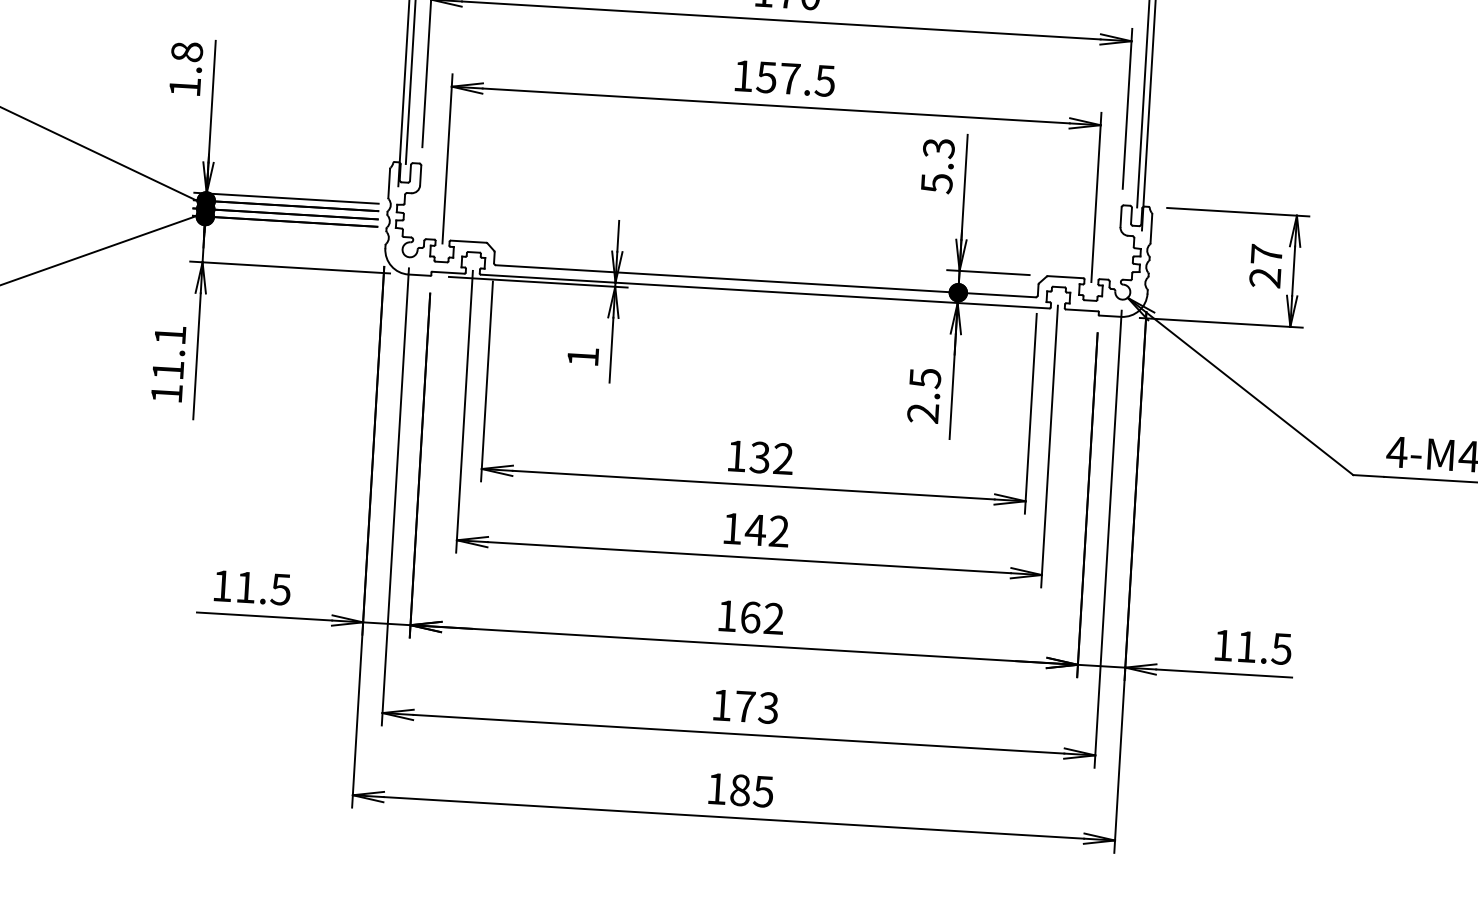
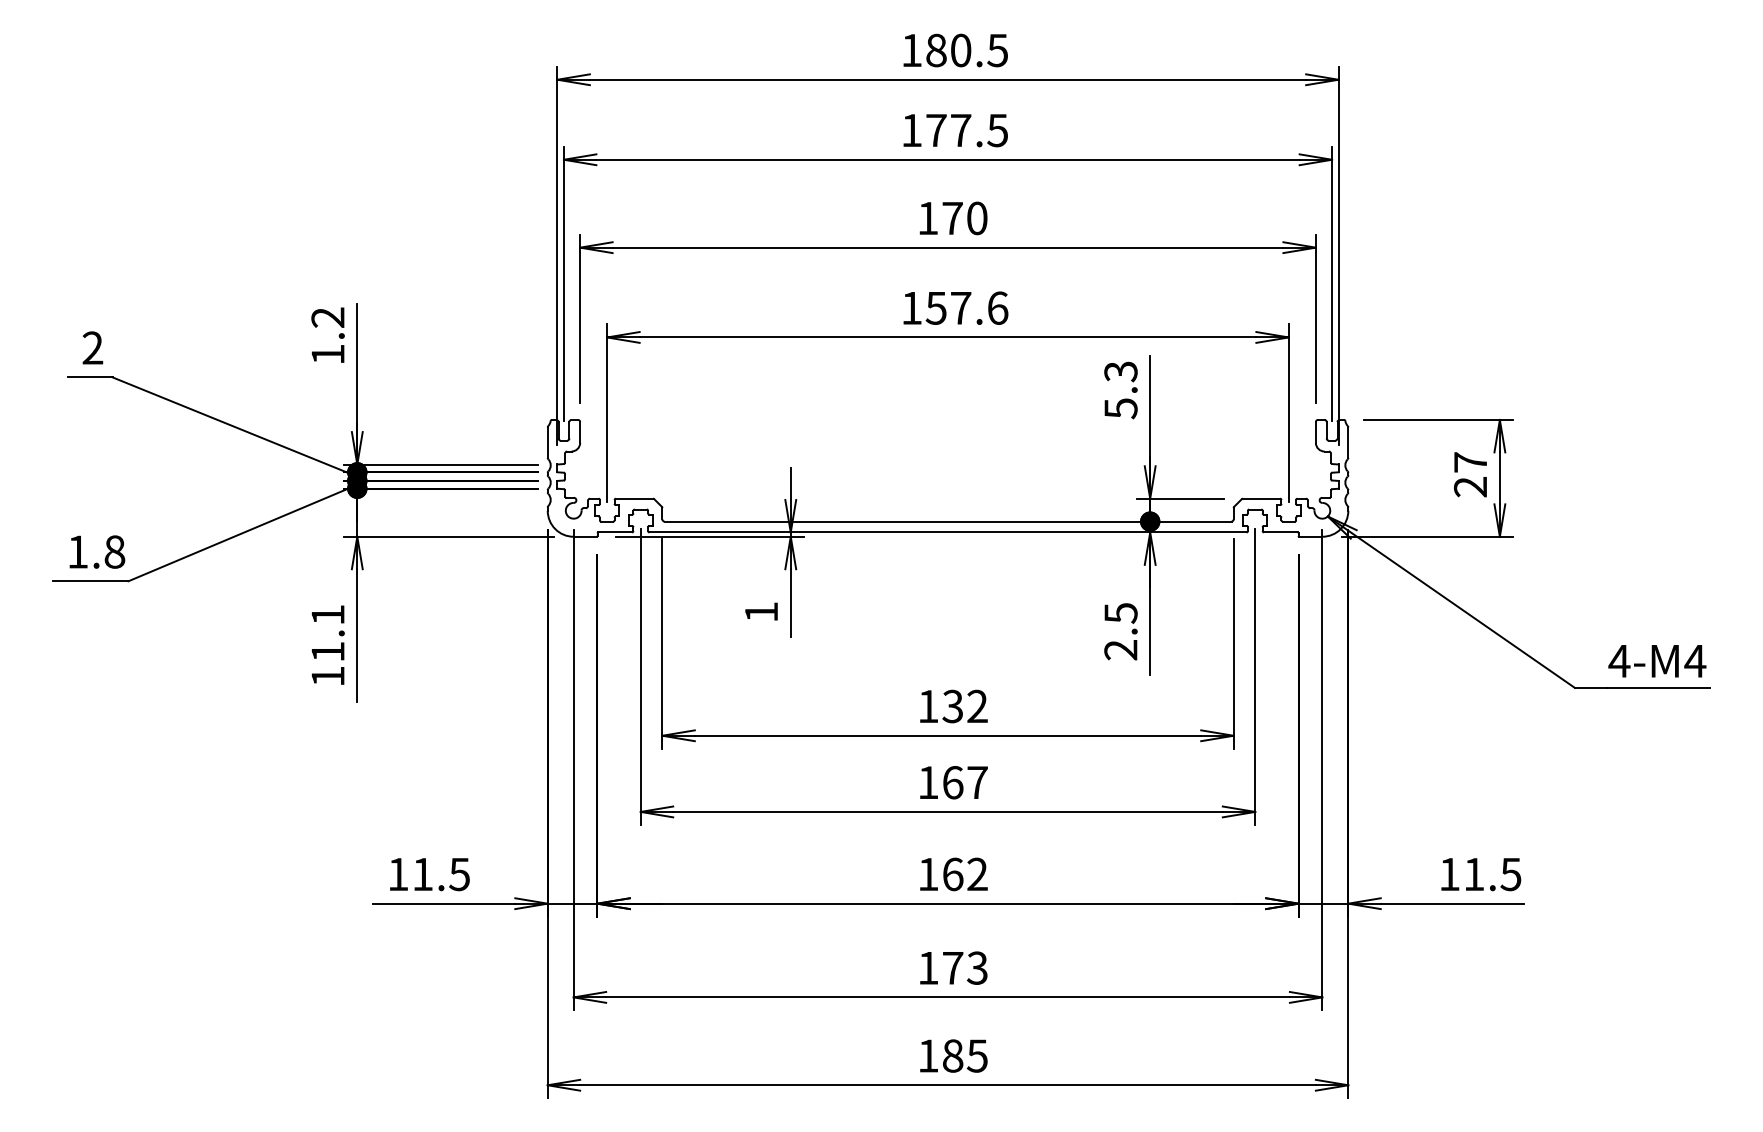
text: (186, 51) -> (327, 317), 1.8 -> 1.2
text: (825, 80) -> (997, 307), 157.5 -> 157.6
text: (766, 530) -> (964, 782), 142 -> 167

